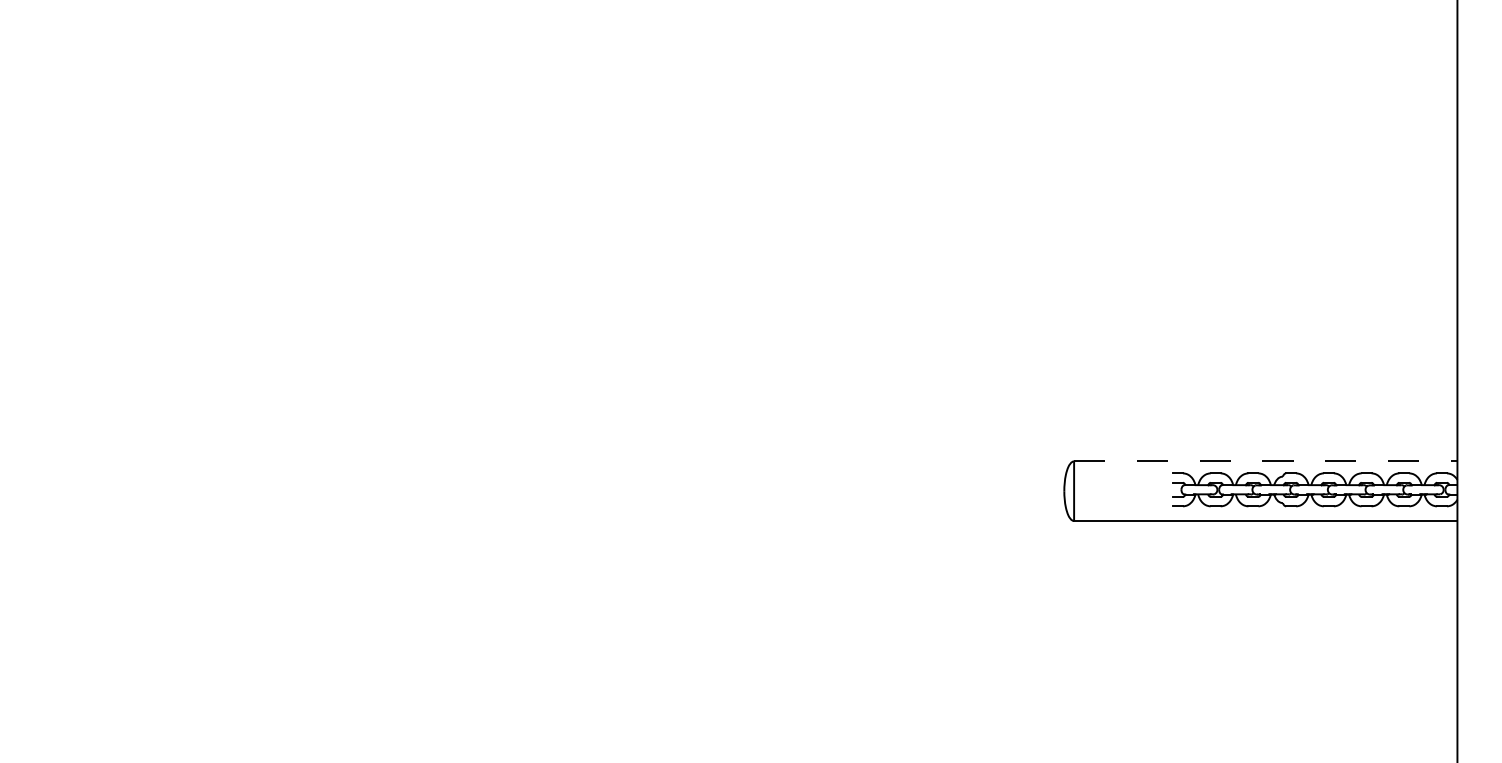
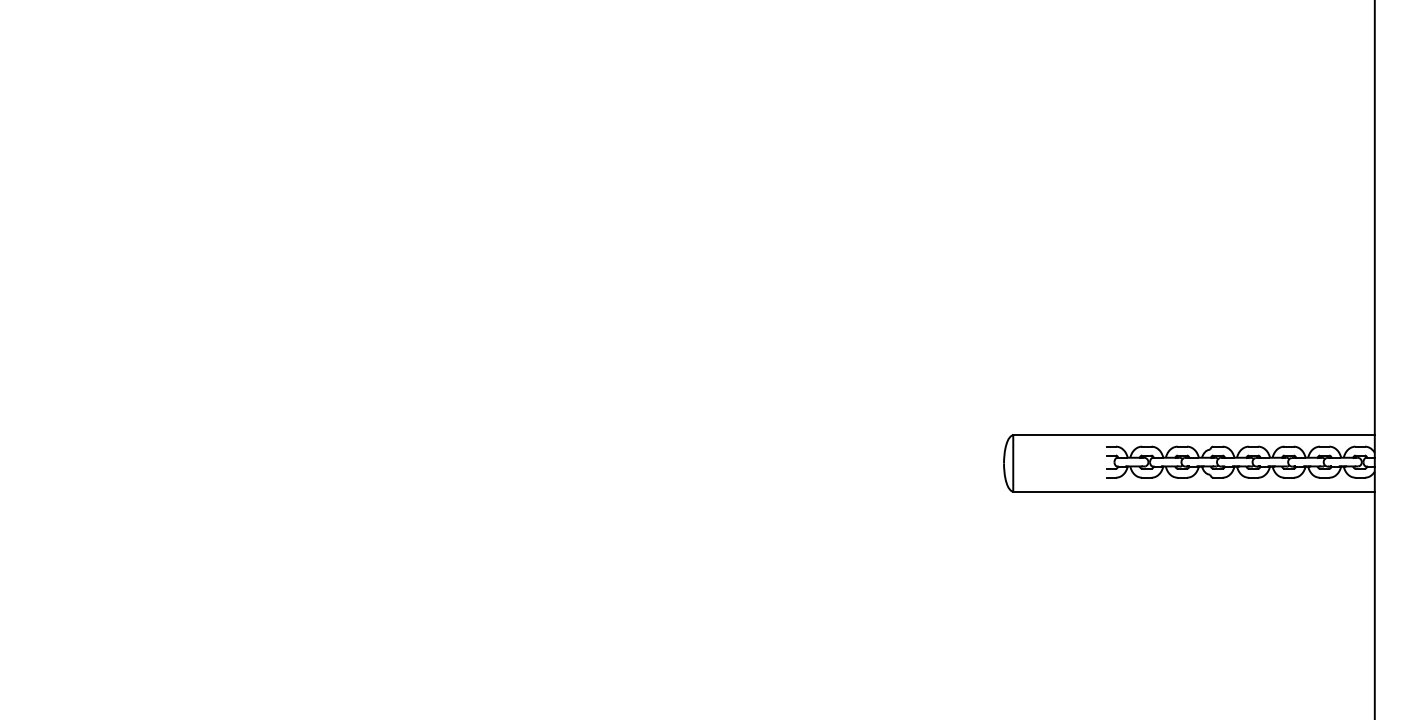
line: (1265, 461) -> (1193, 435), dashed -> solid

